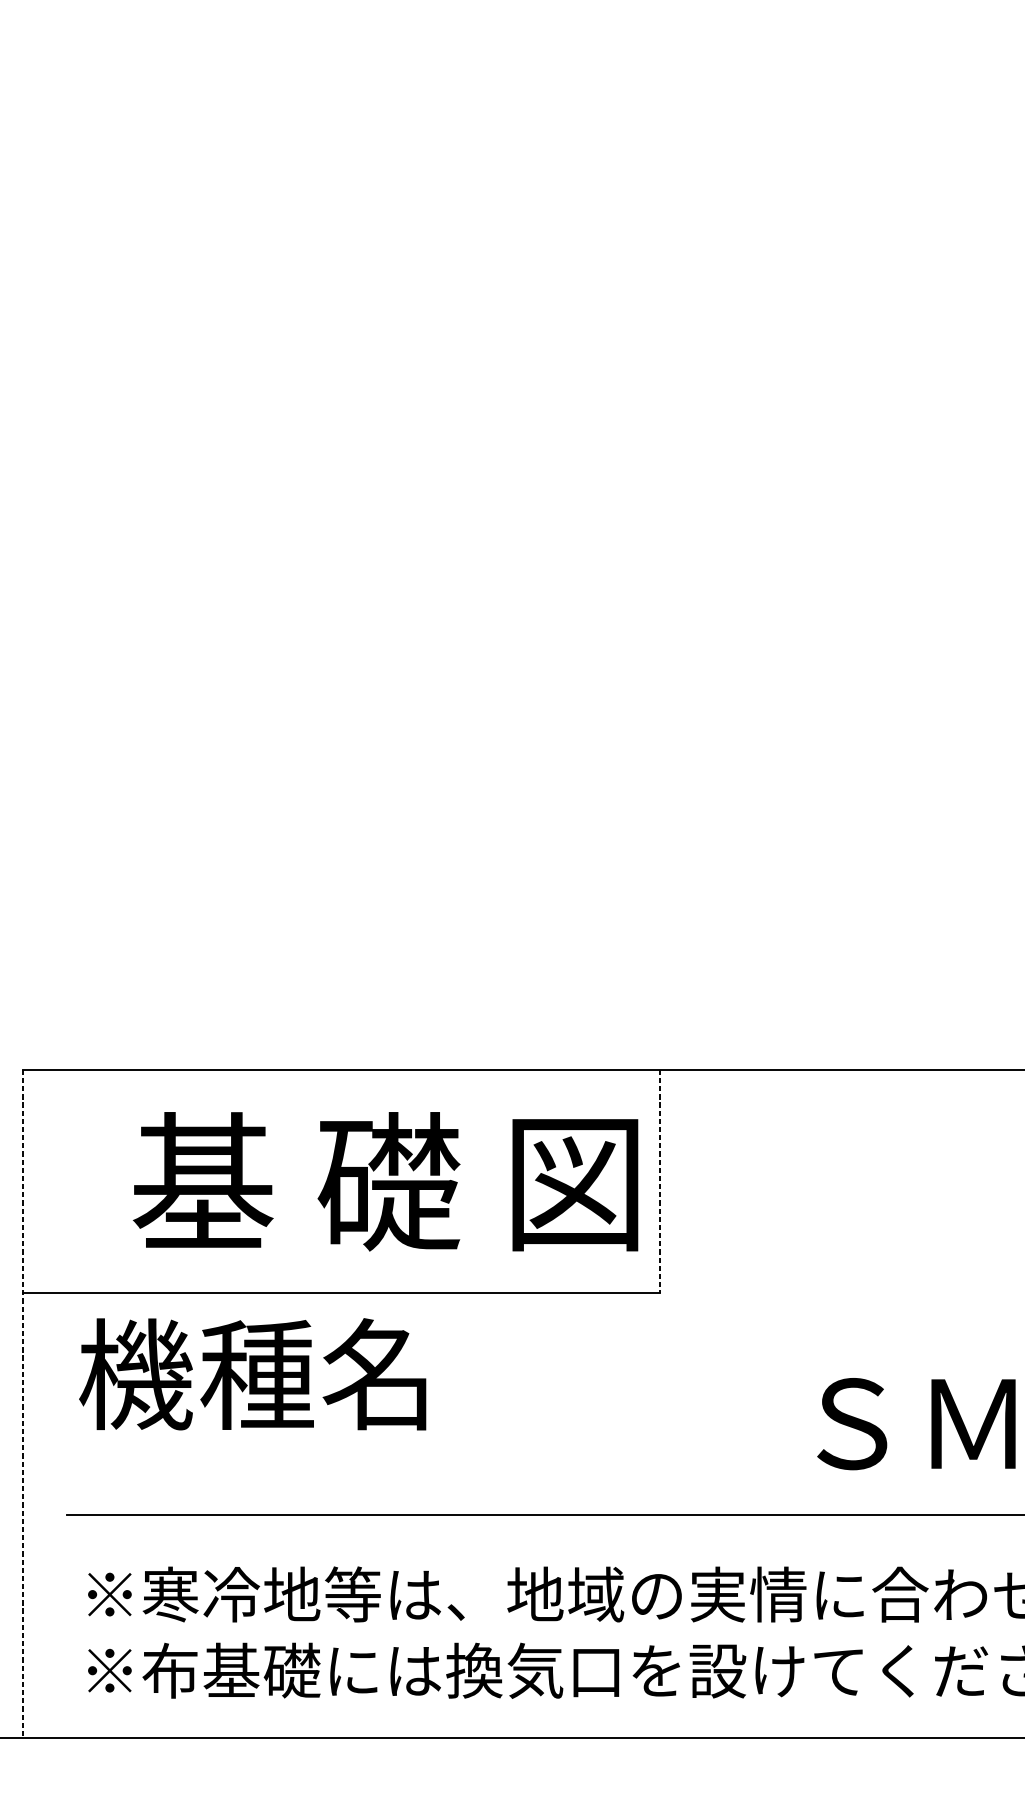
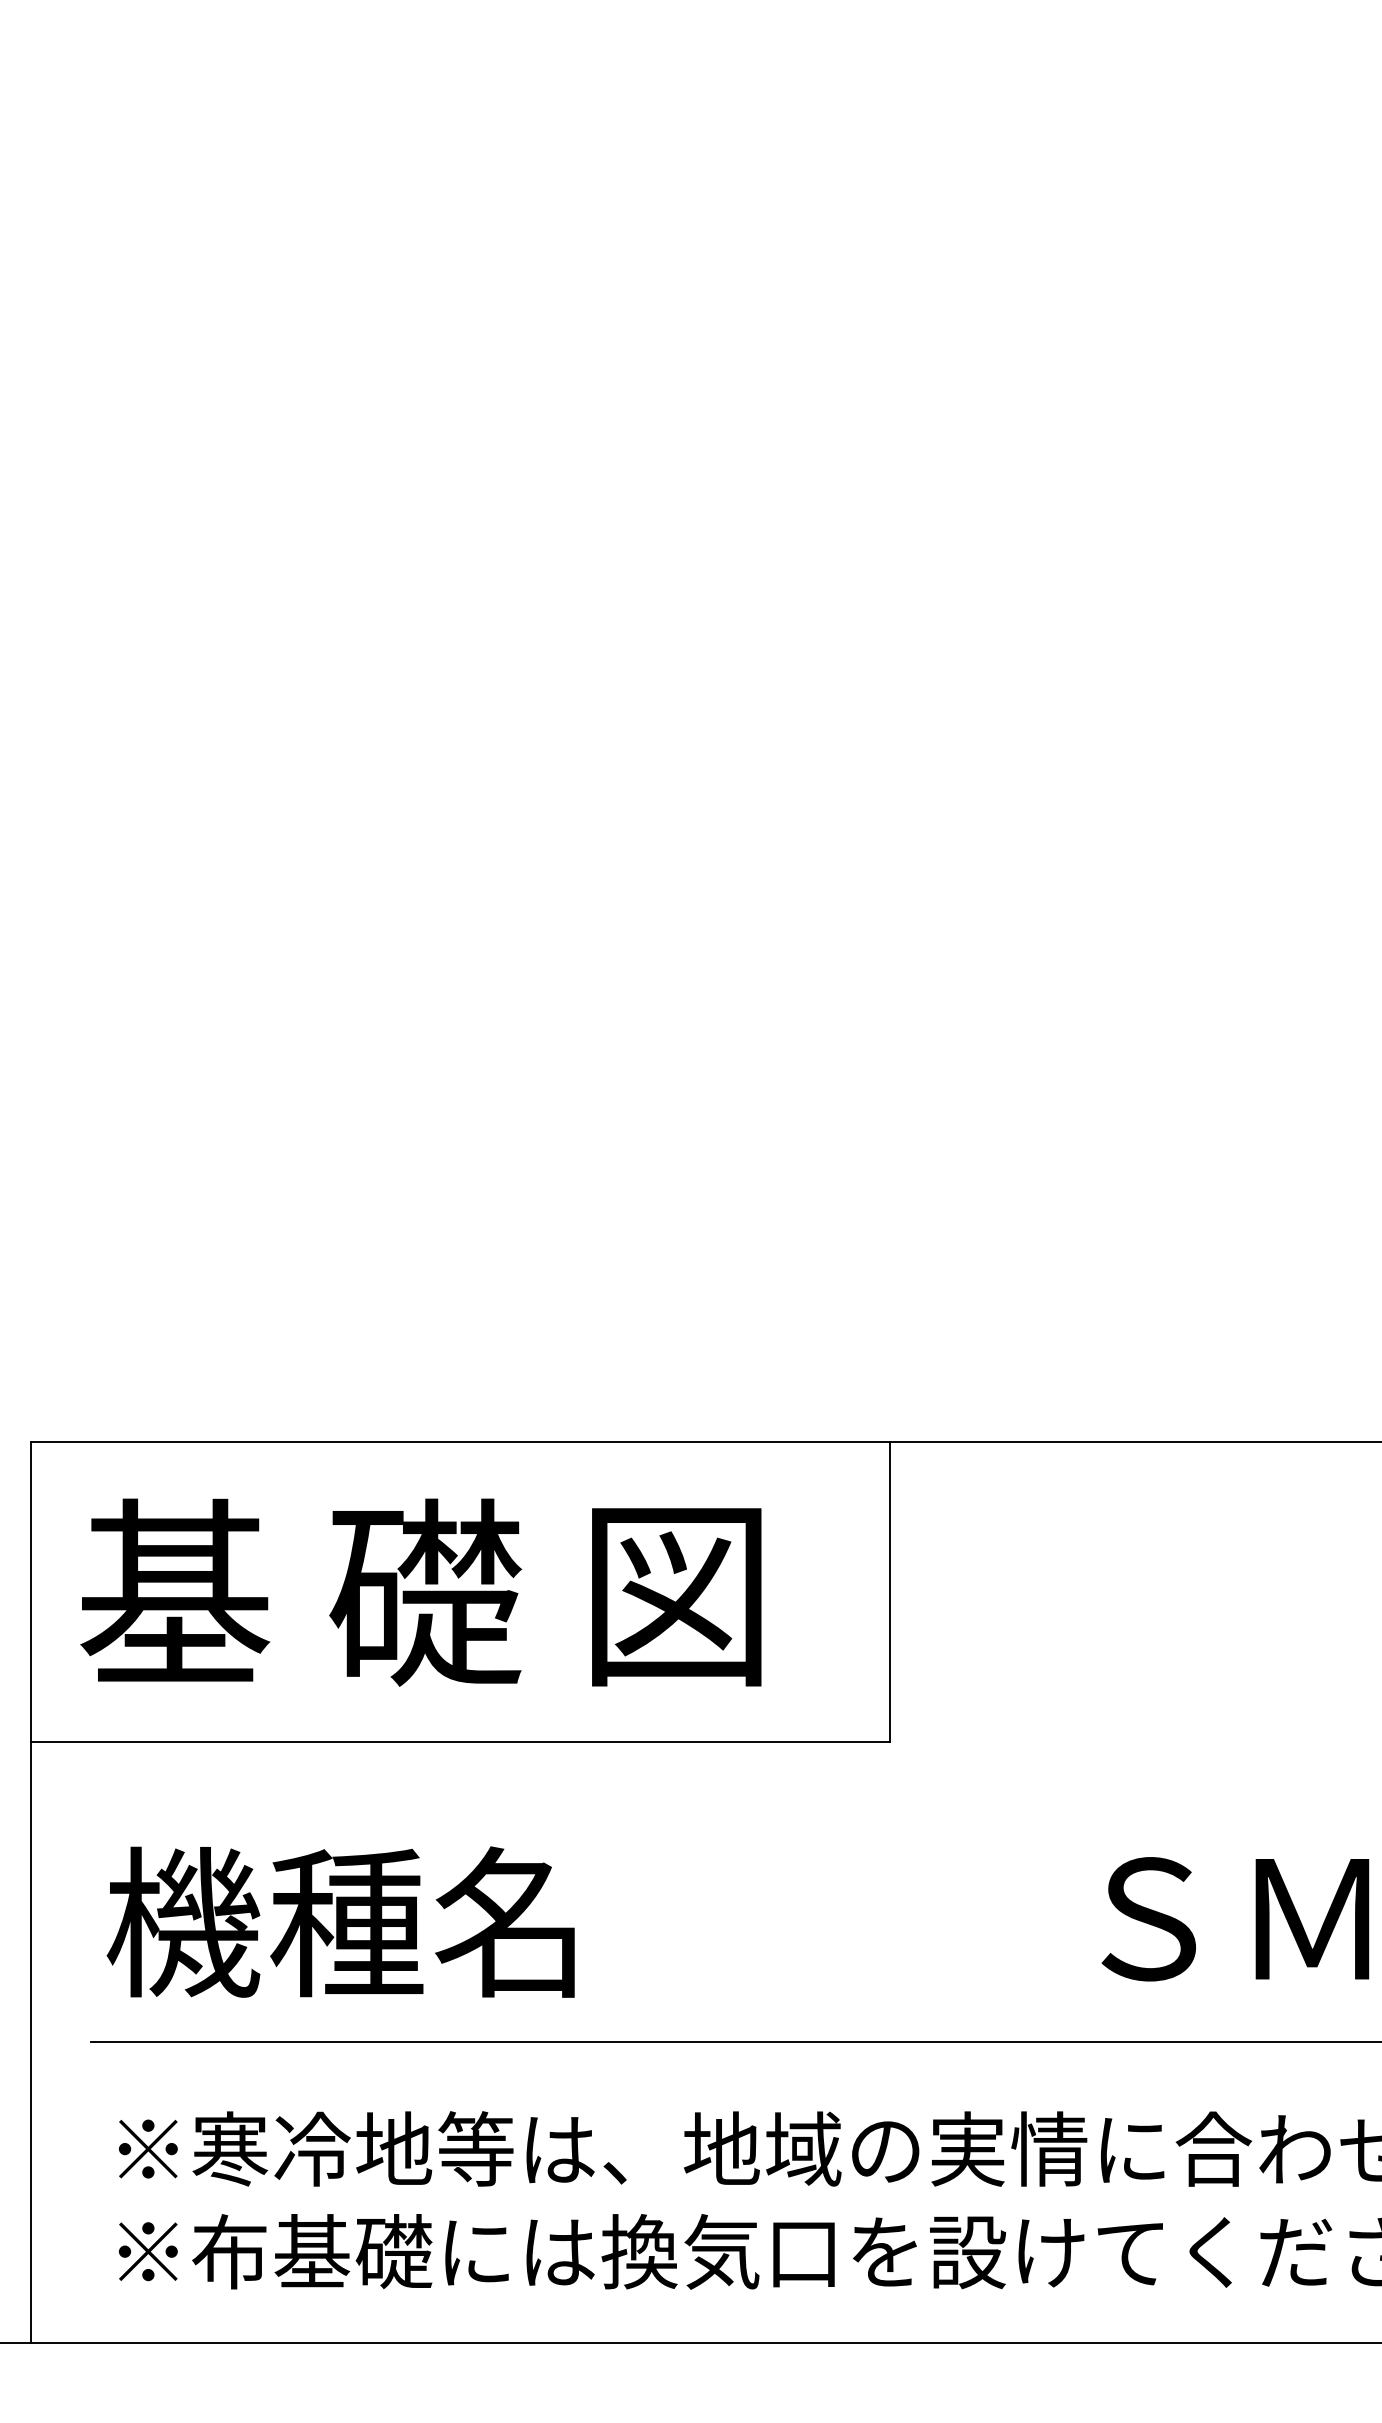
text: (385, 1181) -> (420, 1592), moved
line: (659, 1181) -> (889, 1592), dashed -> solid
text: (252, 1373) -> (340, 1921), moved
line: (22, 1404) -> (30, 1892), dashed -> solid

